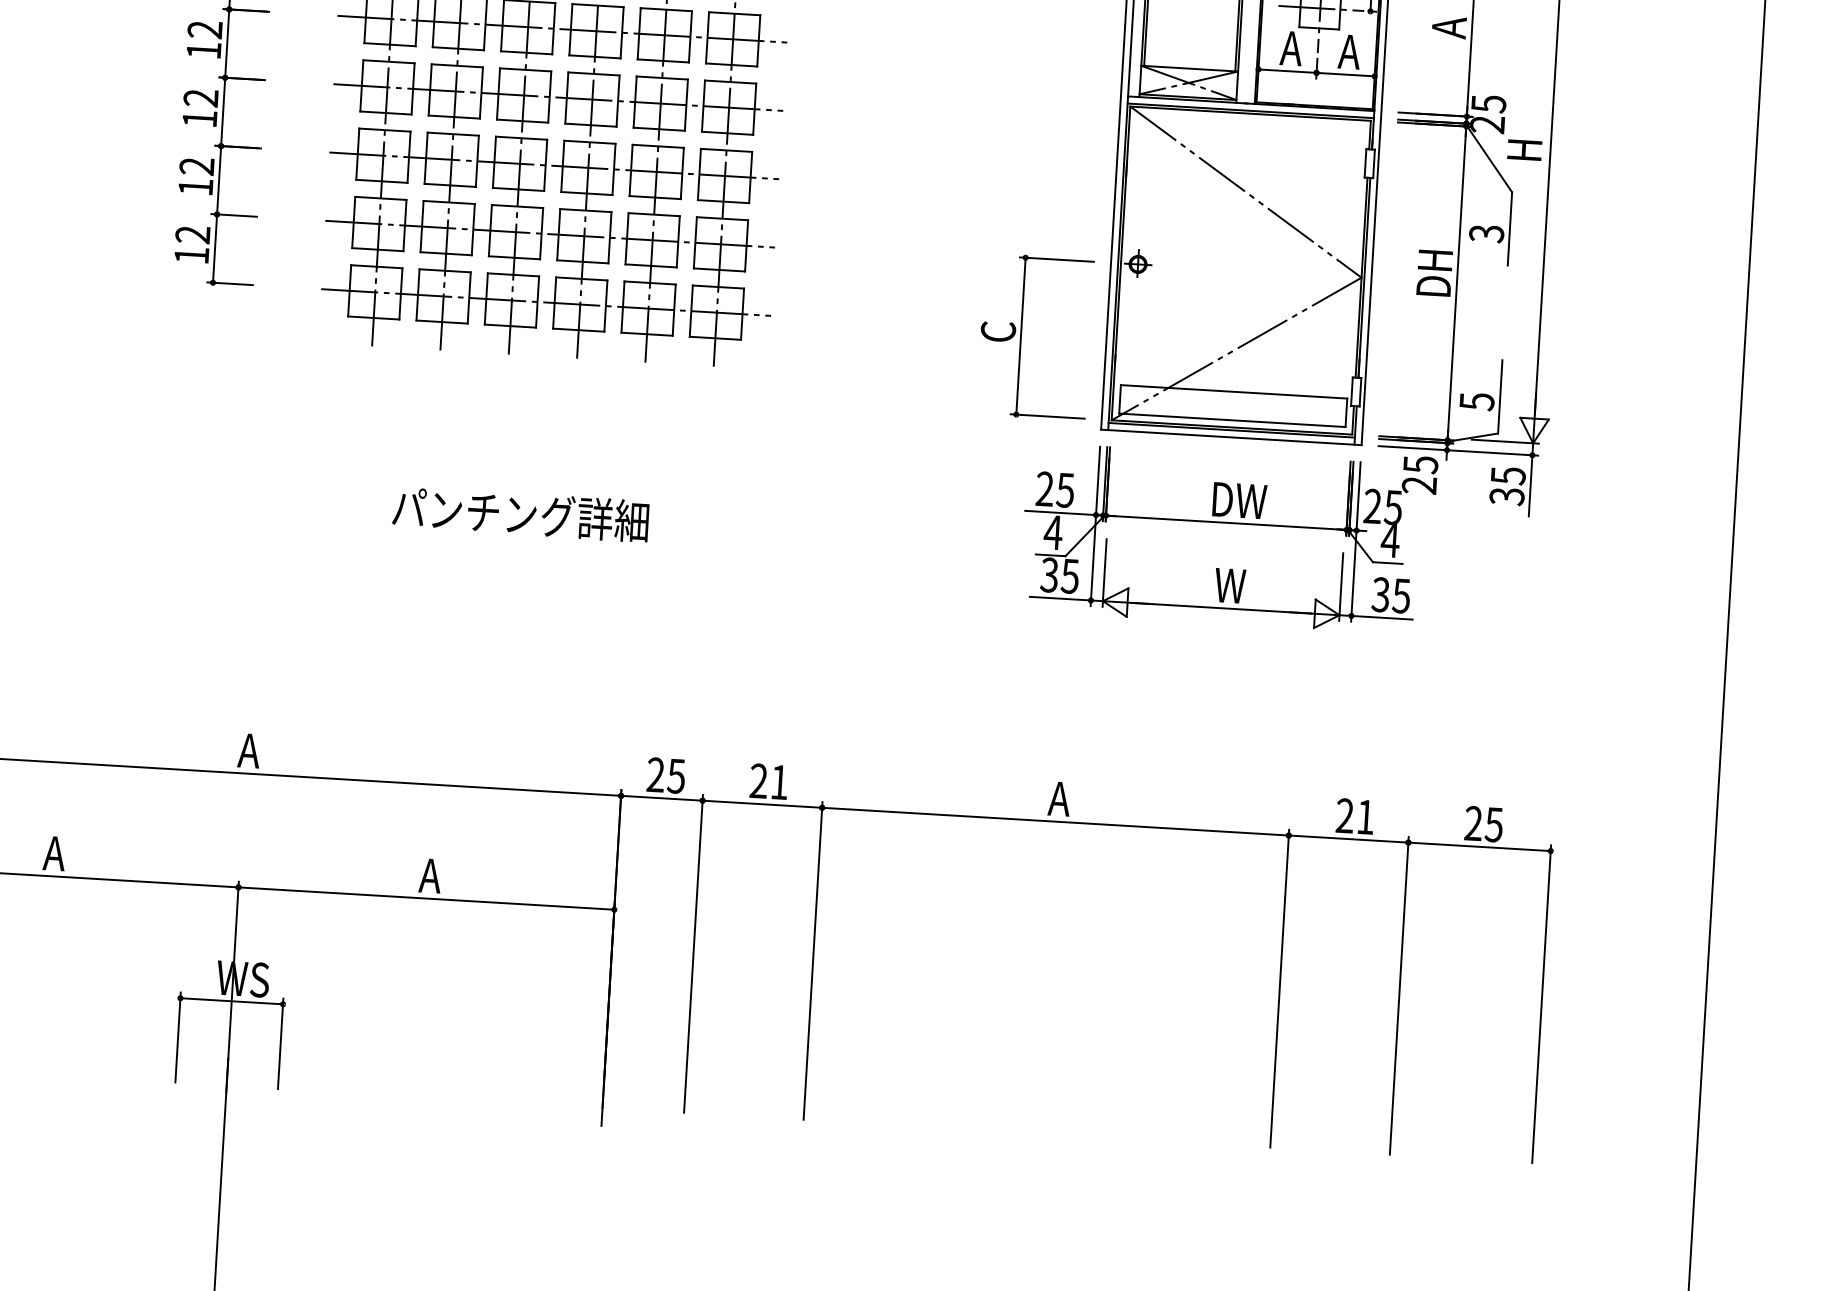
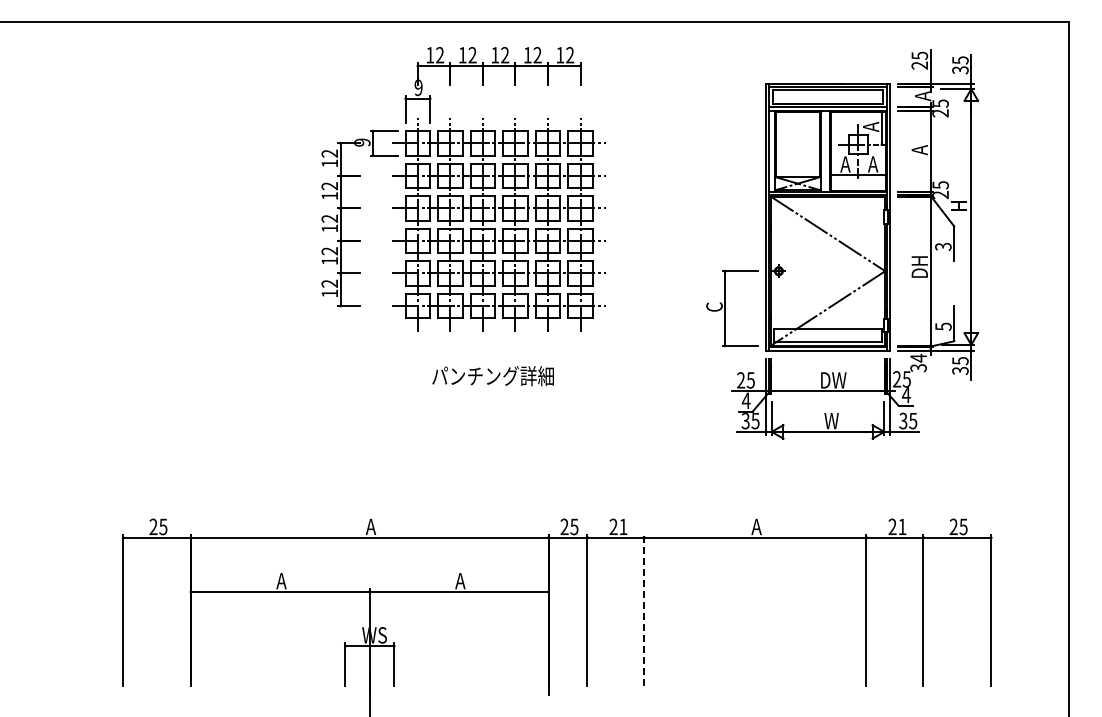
text: (1420, 473) -> (918, 362), 25 -> 34
text: (519, 515) -> (492, 376), moved
line: (813, 960) -> (644, 610), solid -> dashed

